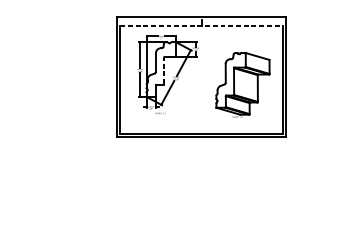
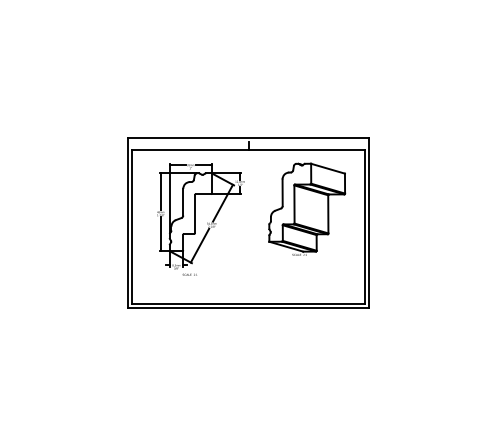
line: (201, 26) -> (248, 150), dashed -> solid
line: (164, 70) -> (195, 213), dashed -> solid
part: (243, 84) -> (307, 208), moved

